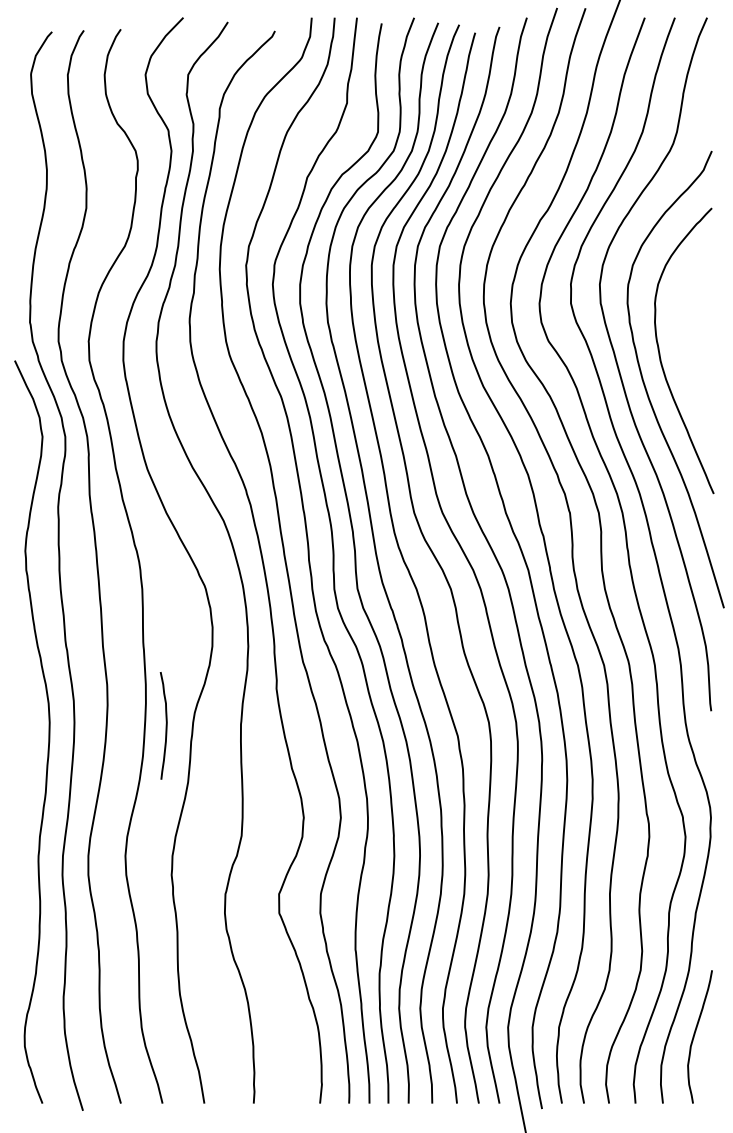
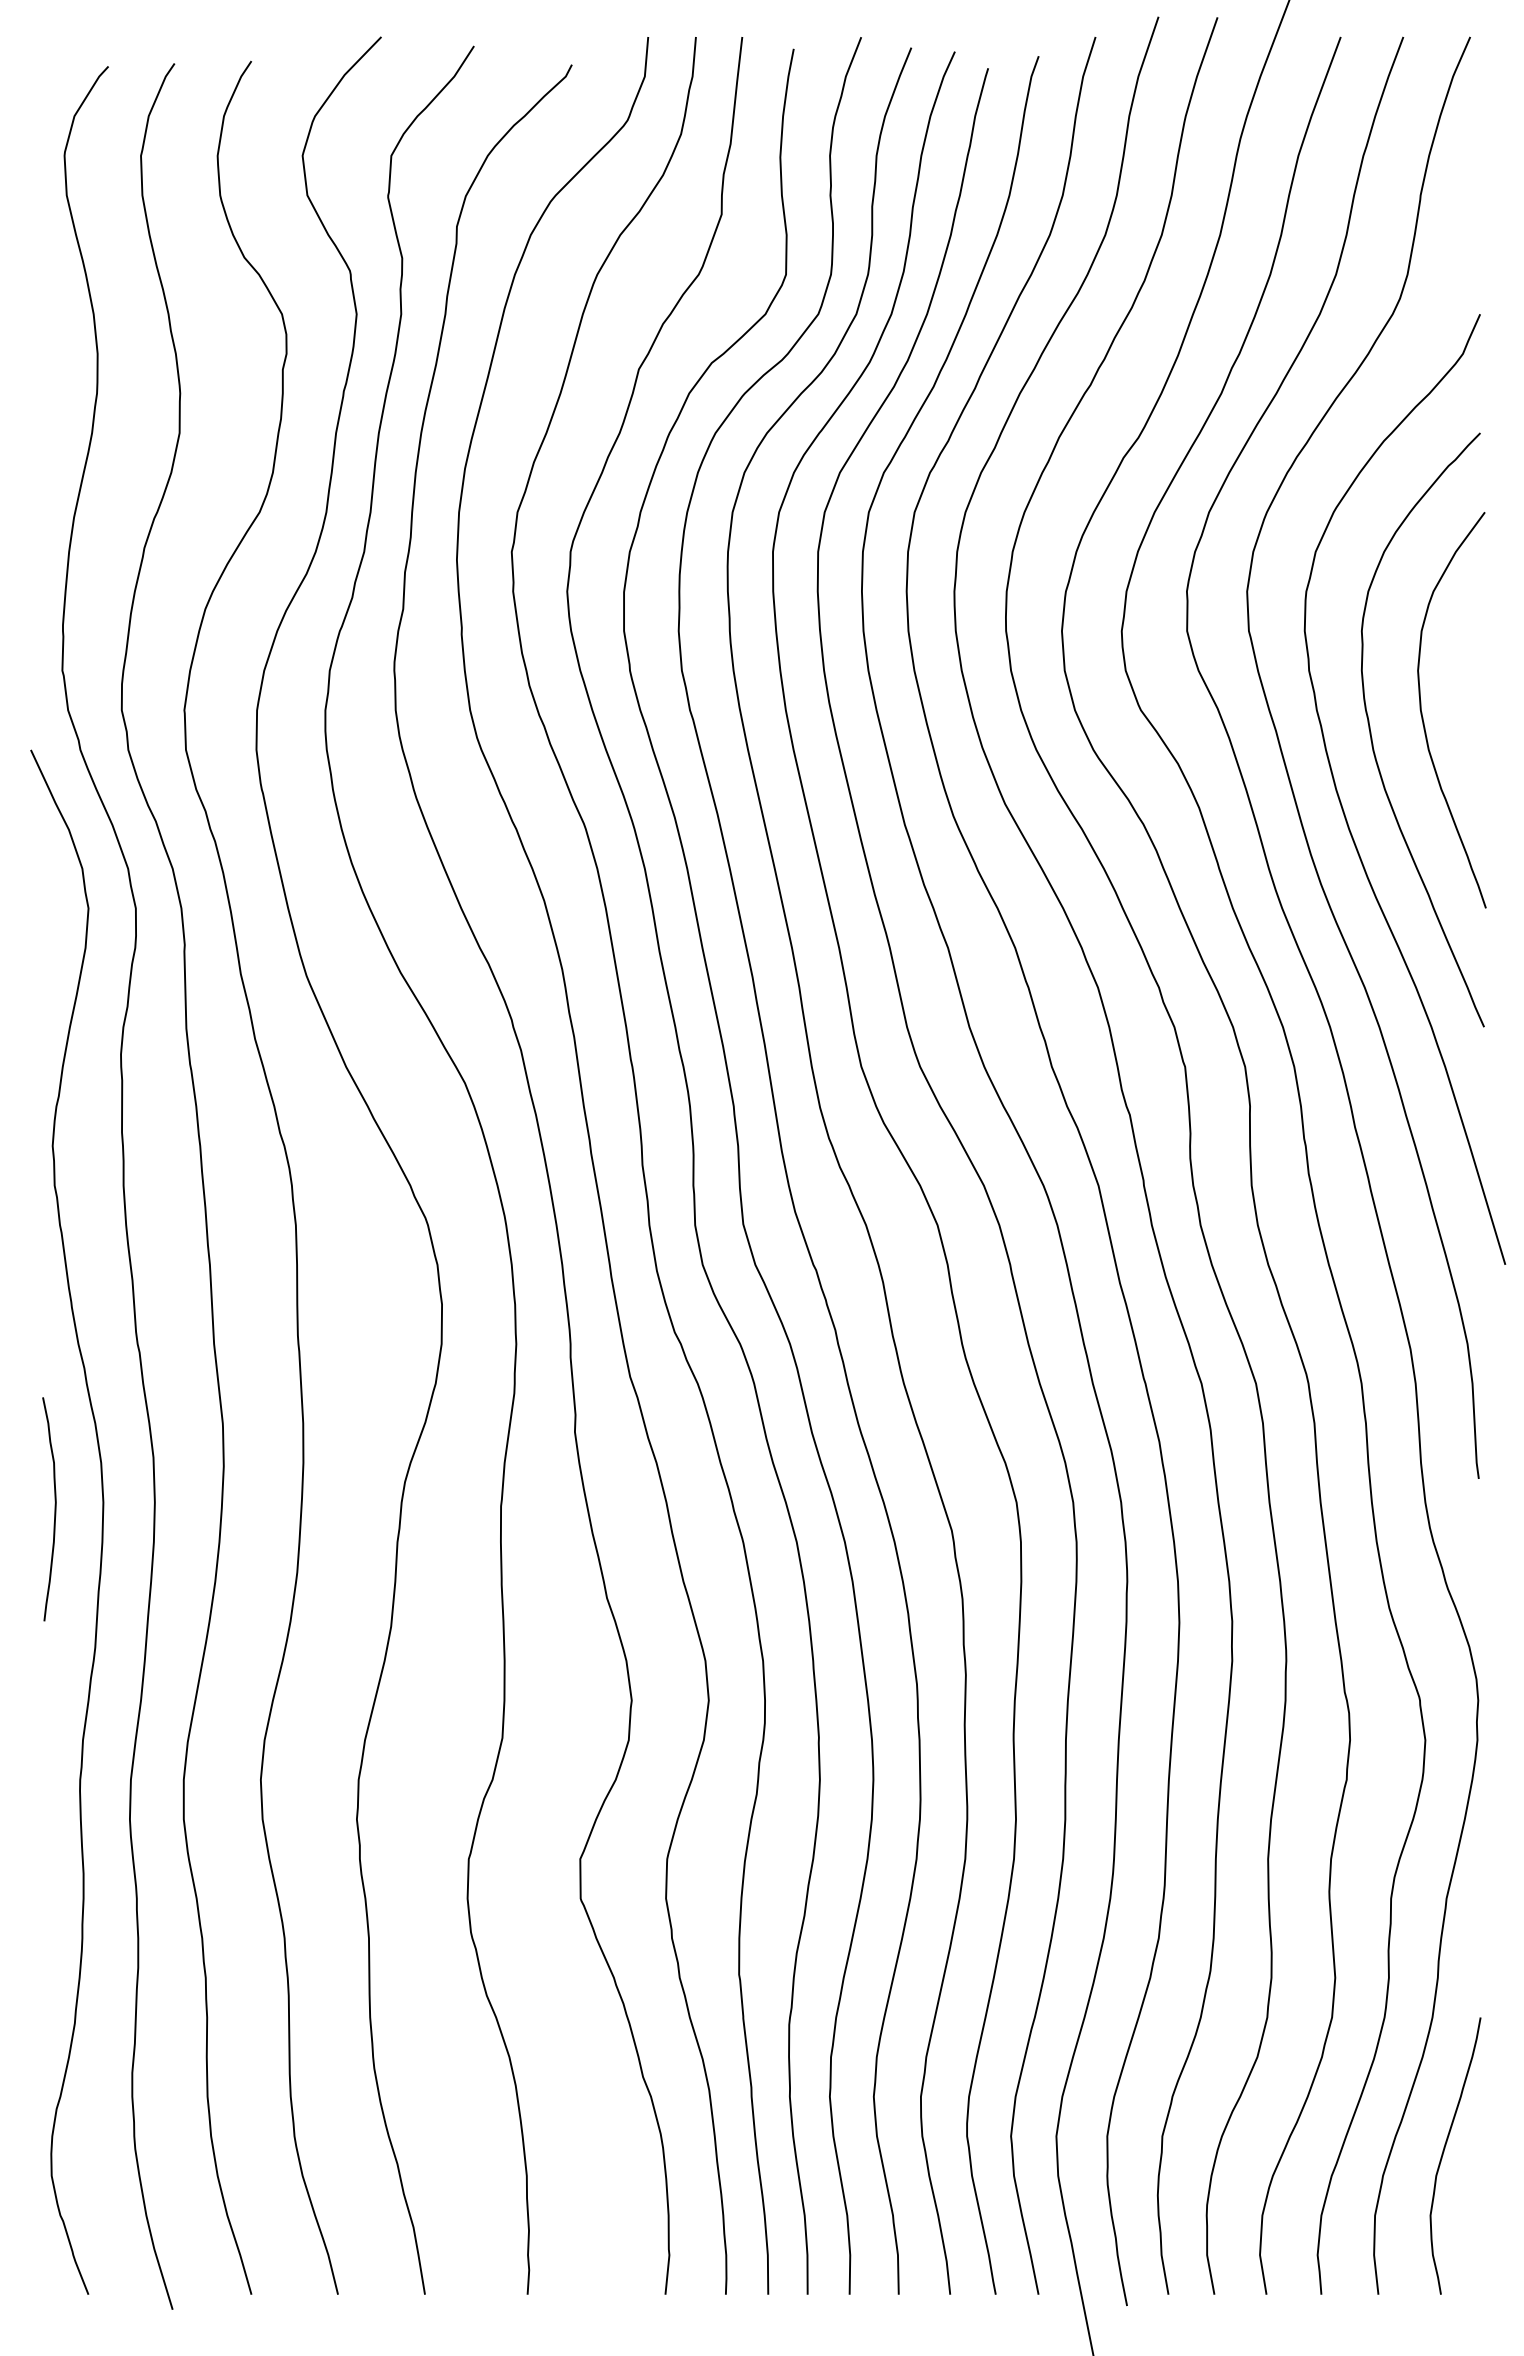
curve: (685, 345) -> (1425, 718), added
curve: (165, 725) -> (53, 1508), moved

